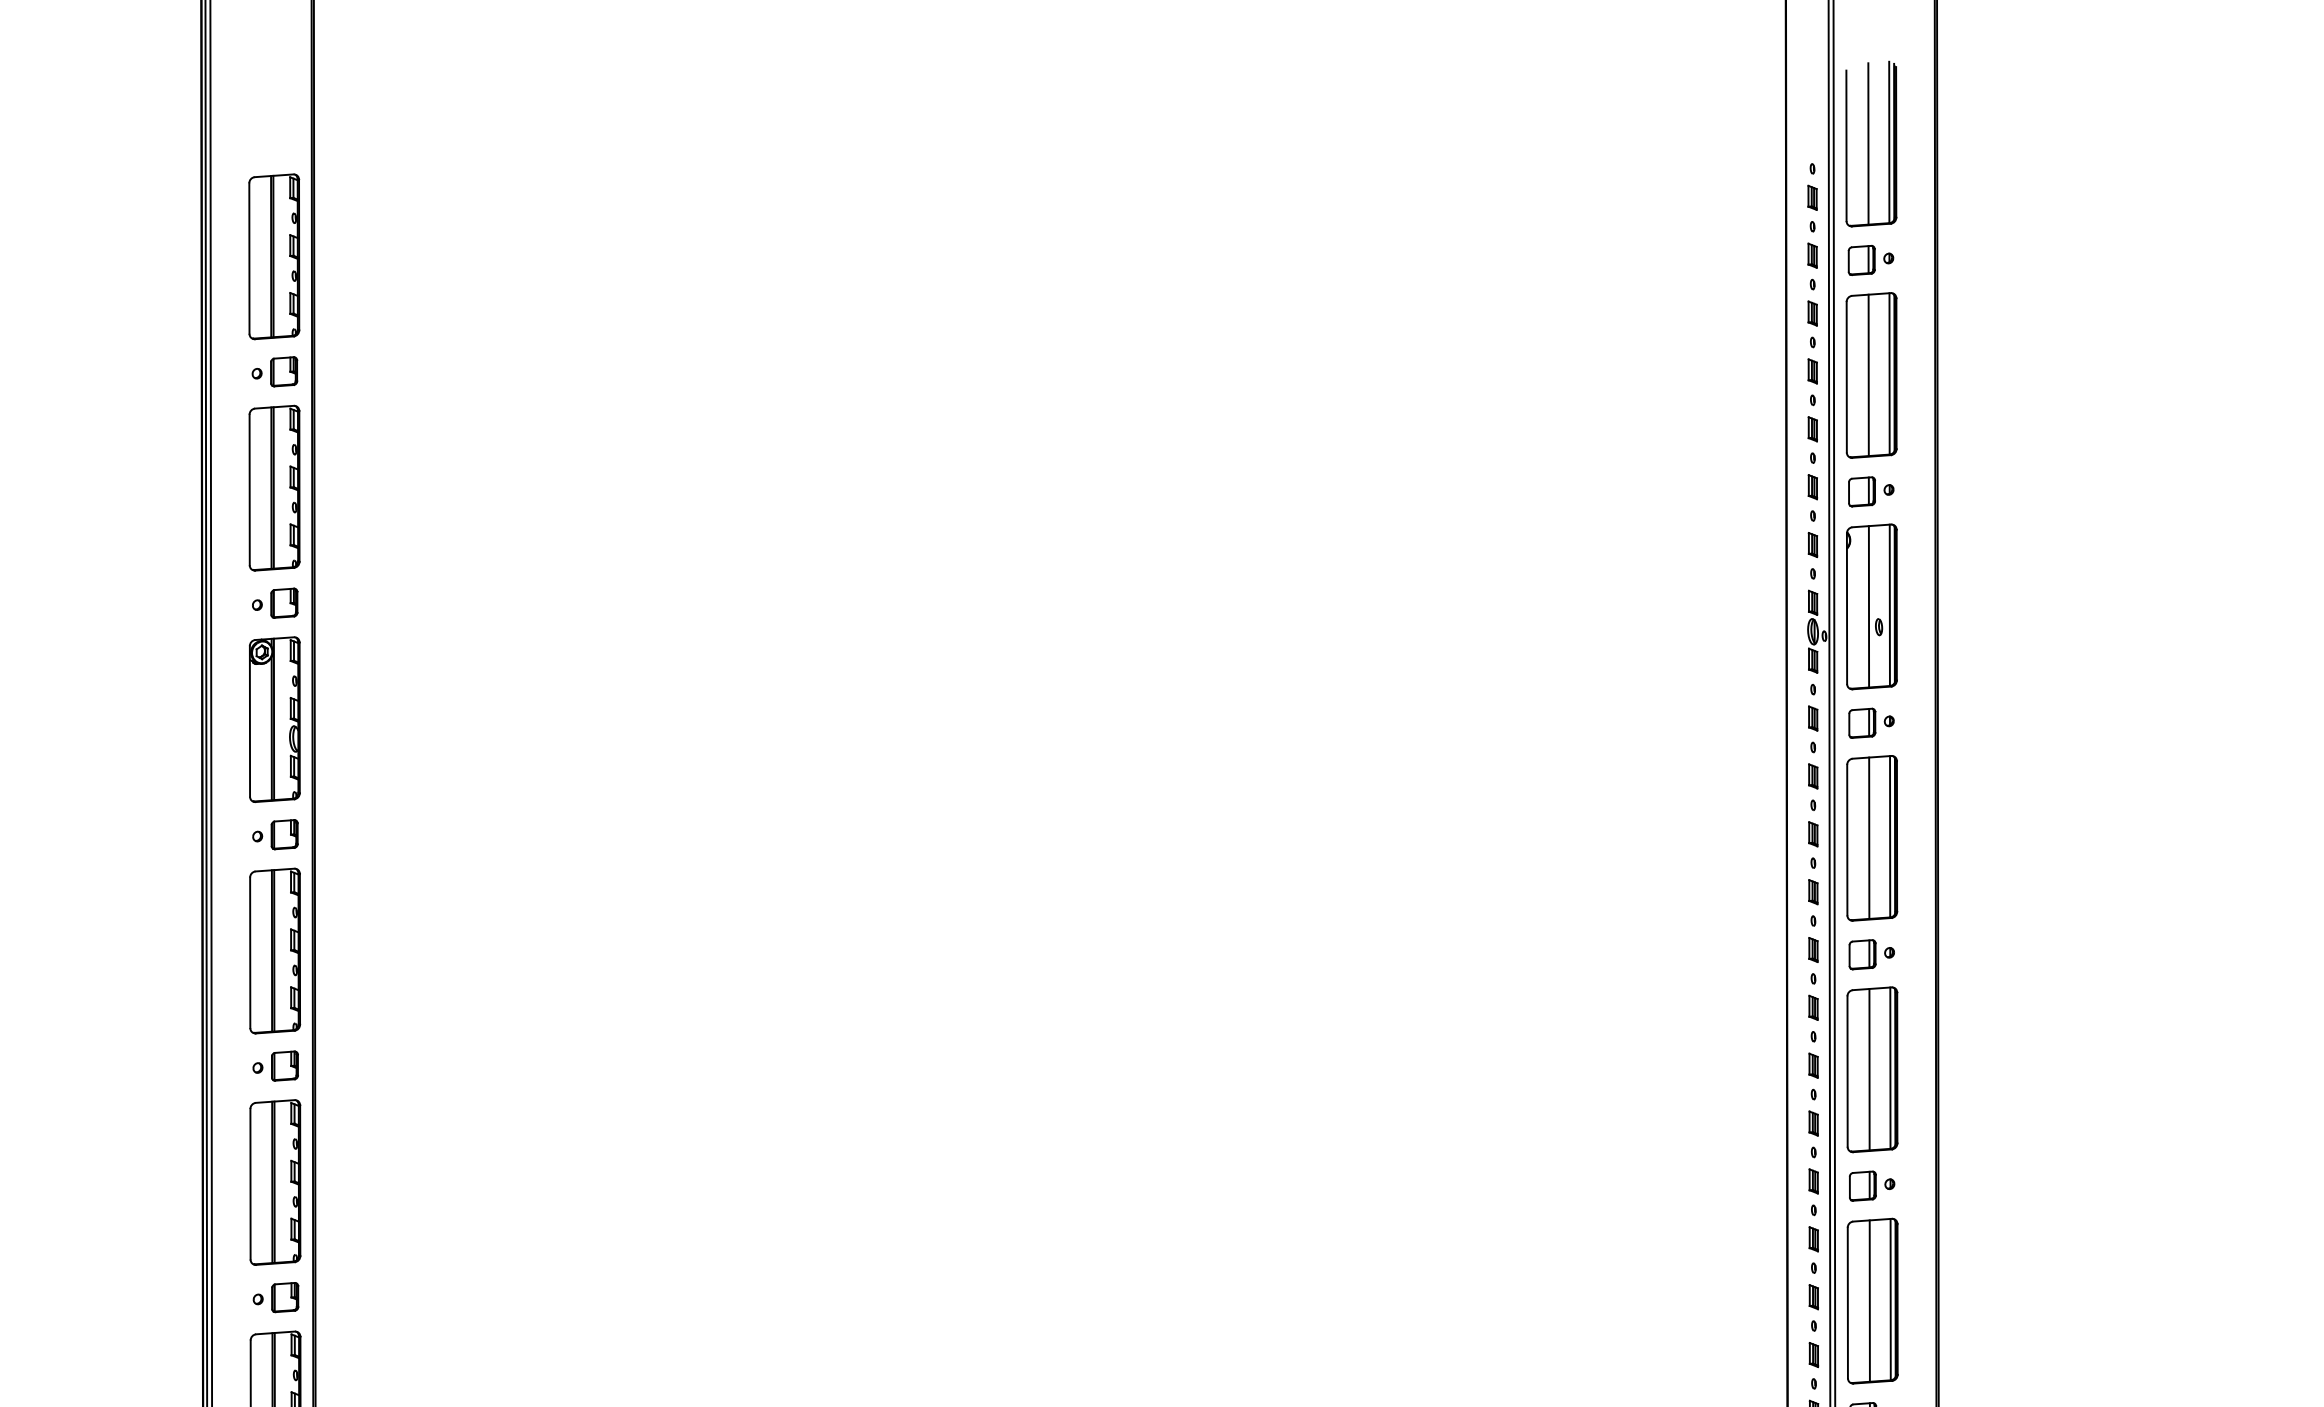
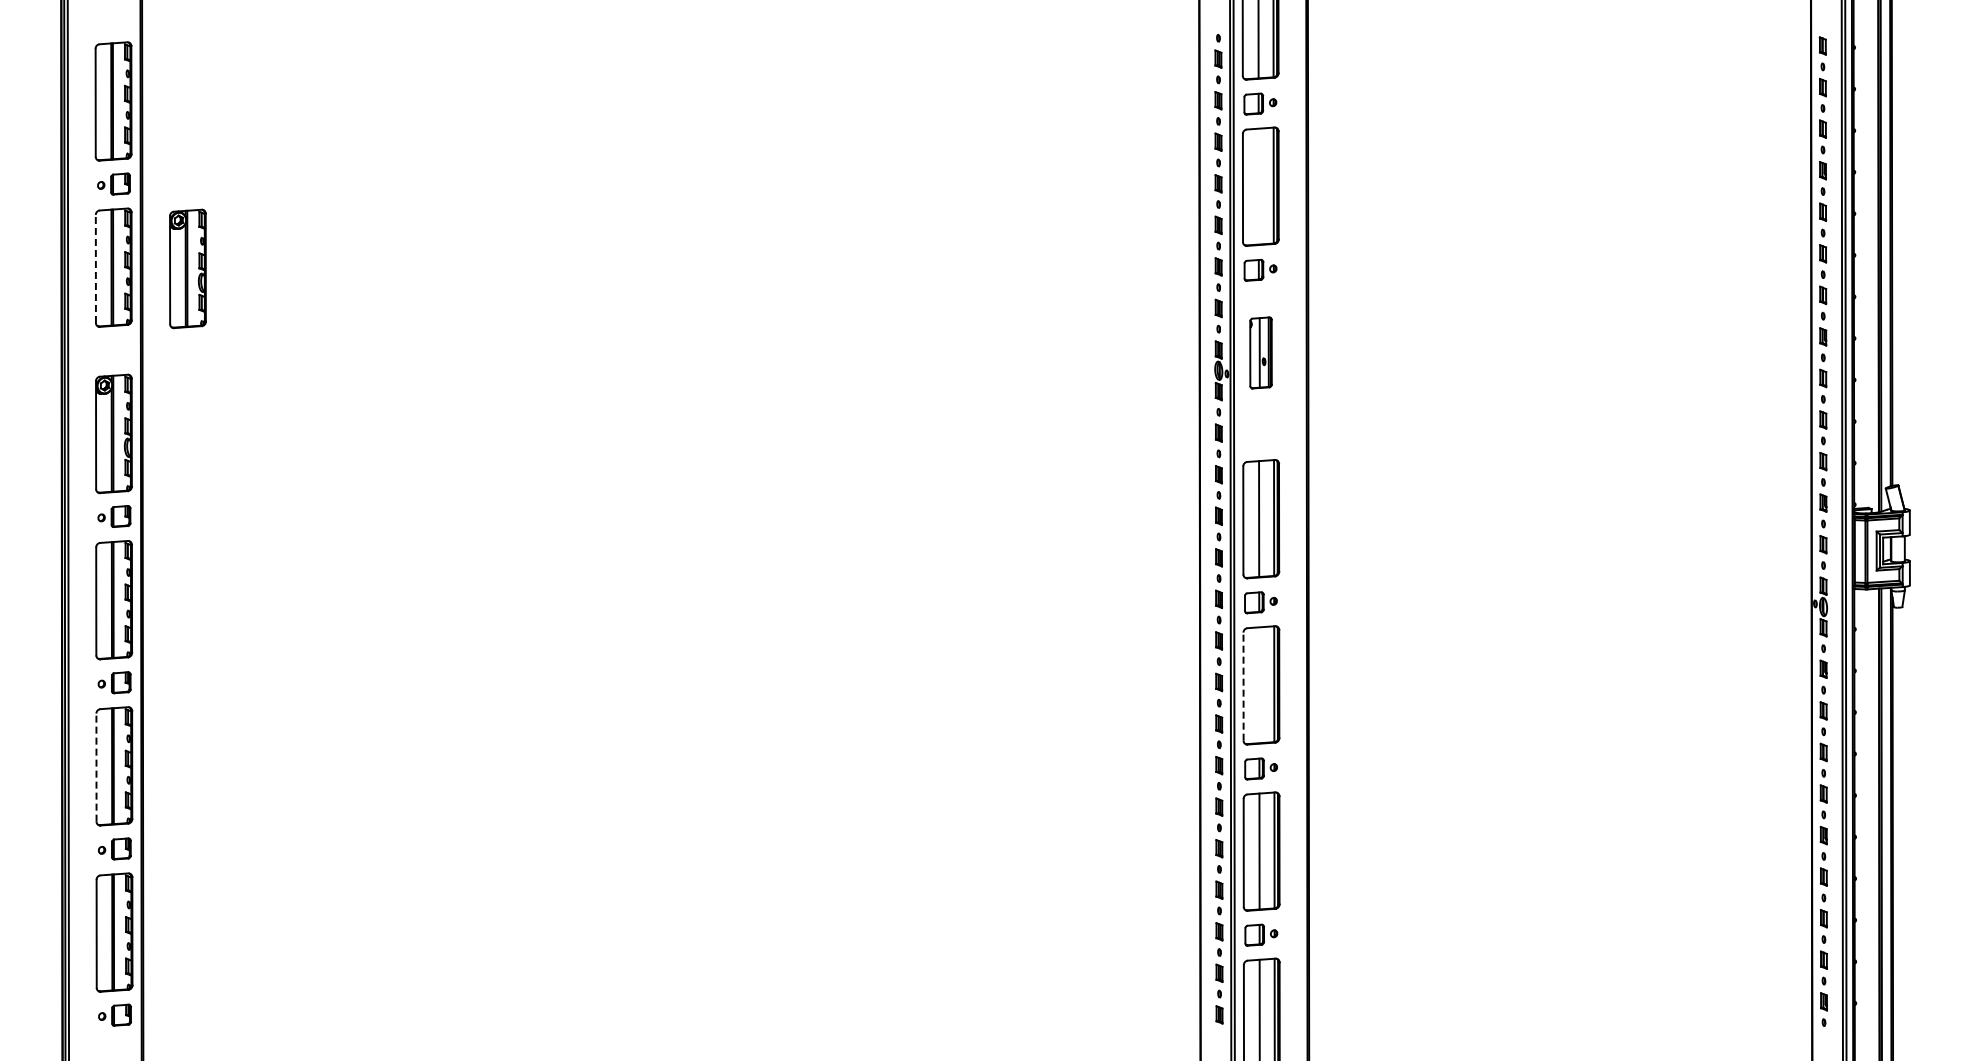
line: (1868, 375) -> (1258, 186), removed
line: (249, 489) -> (95, 268), solid -> dashed
part: (377, 489) -> (187, 268), added
part: (275, 602) -> (114, 349), removed
part: (1871, 606) -> (1260, 352), size x0.6
part: (1871, 723) -> (1260, 436), removed
line: (1869, 1069) -> (1259, 685), removed
line: (1847, 1071) -> (1243, 686), solid -> dashed
line: (250, 1184) -> (96, 767), solid -> dashed

